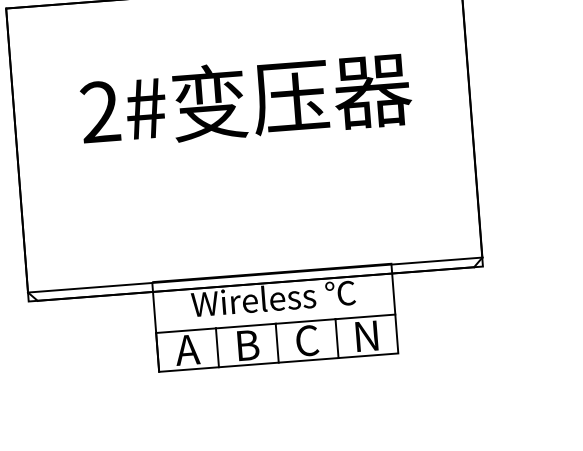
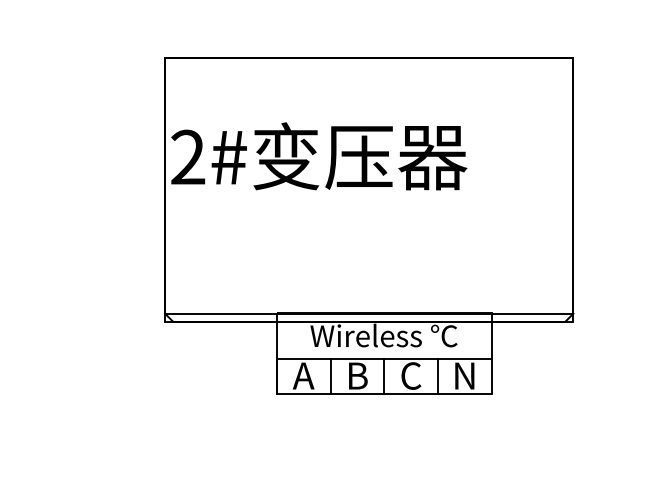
text: (246, 99) -> (319, 156), moved

